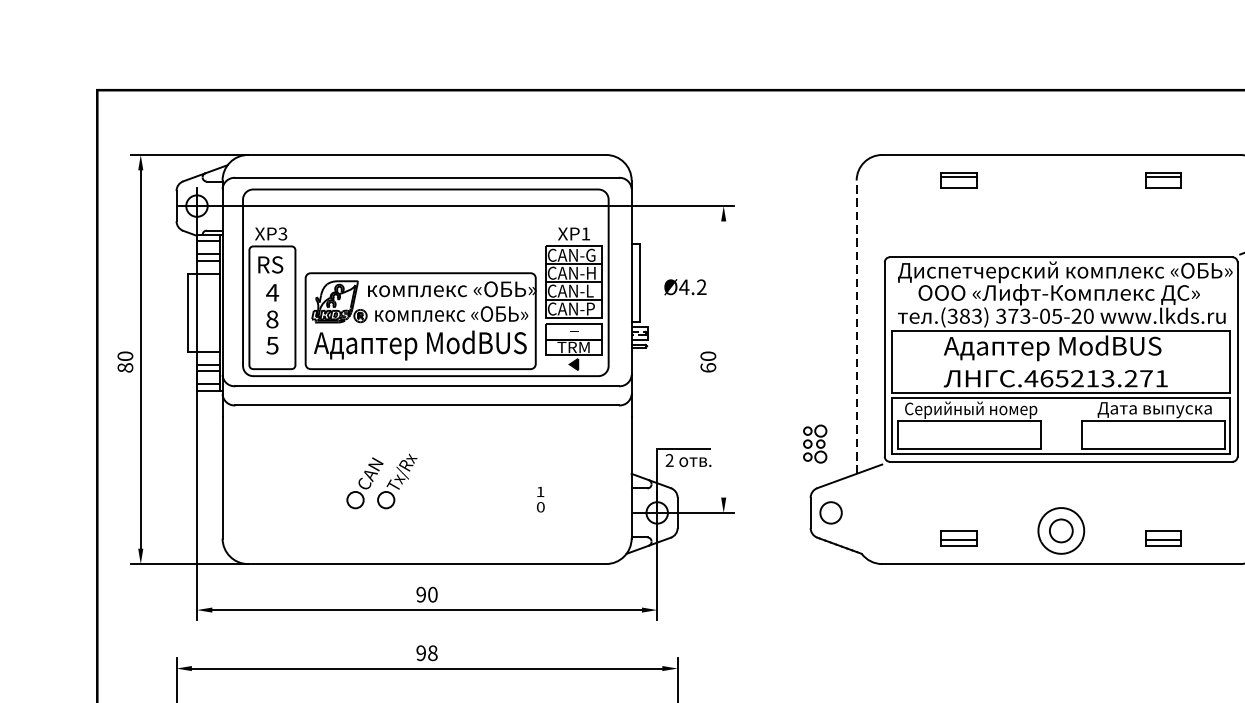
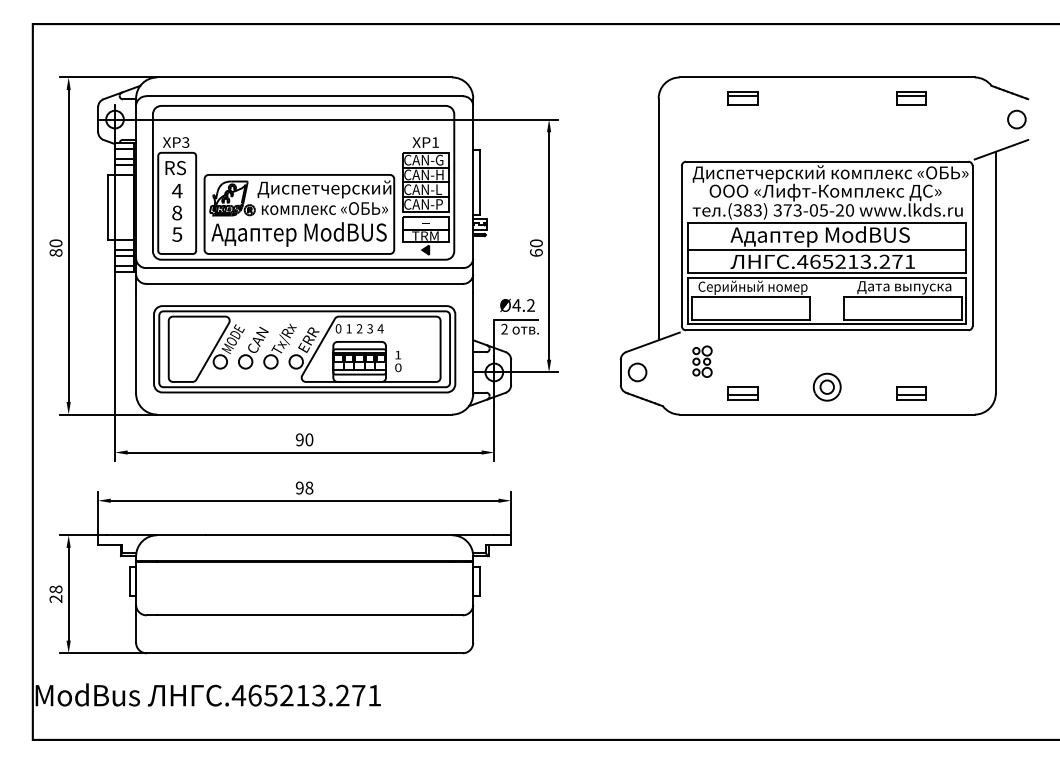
text: (685, 286) -> (517, 304), moved
text: (451, 290) -> (324, 189), комплекс «ОБЬ» -> Диспетчерский
line: (856, 327) -> (658, 219), dashed -> solid
line: (724, 358) -> (549, 245), added
line: (1061, 364) -> (827, 250), added
part: (815, 443) -> (702, 361), moved
part: (426, 485) -> (304, 349), added
part: (1060, 529) -> (826, 386), size x0.71

